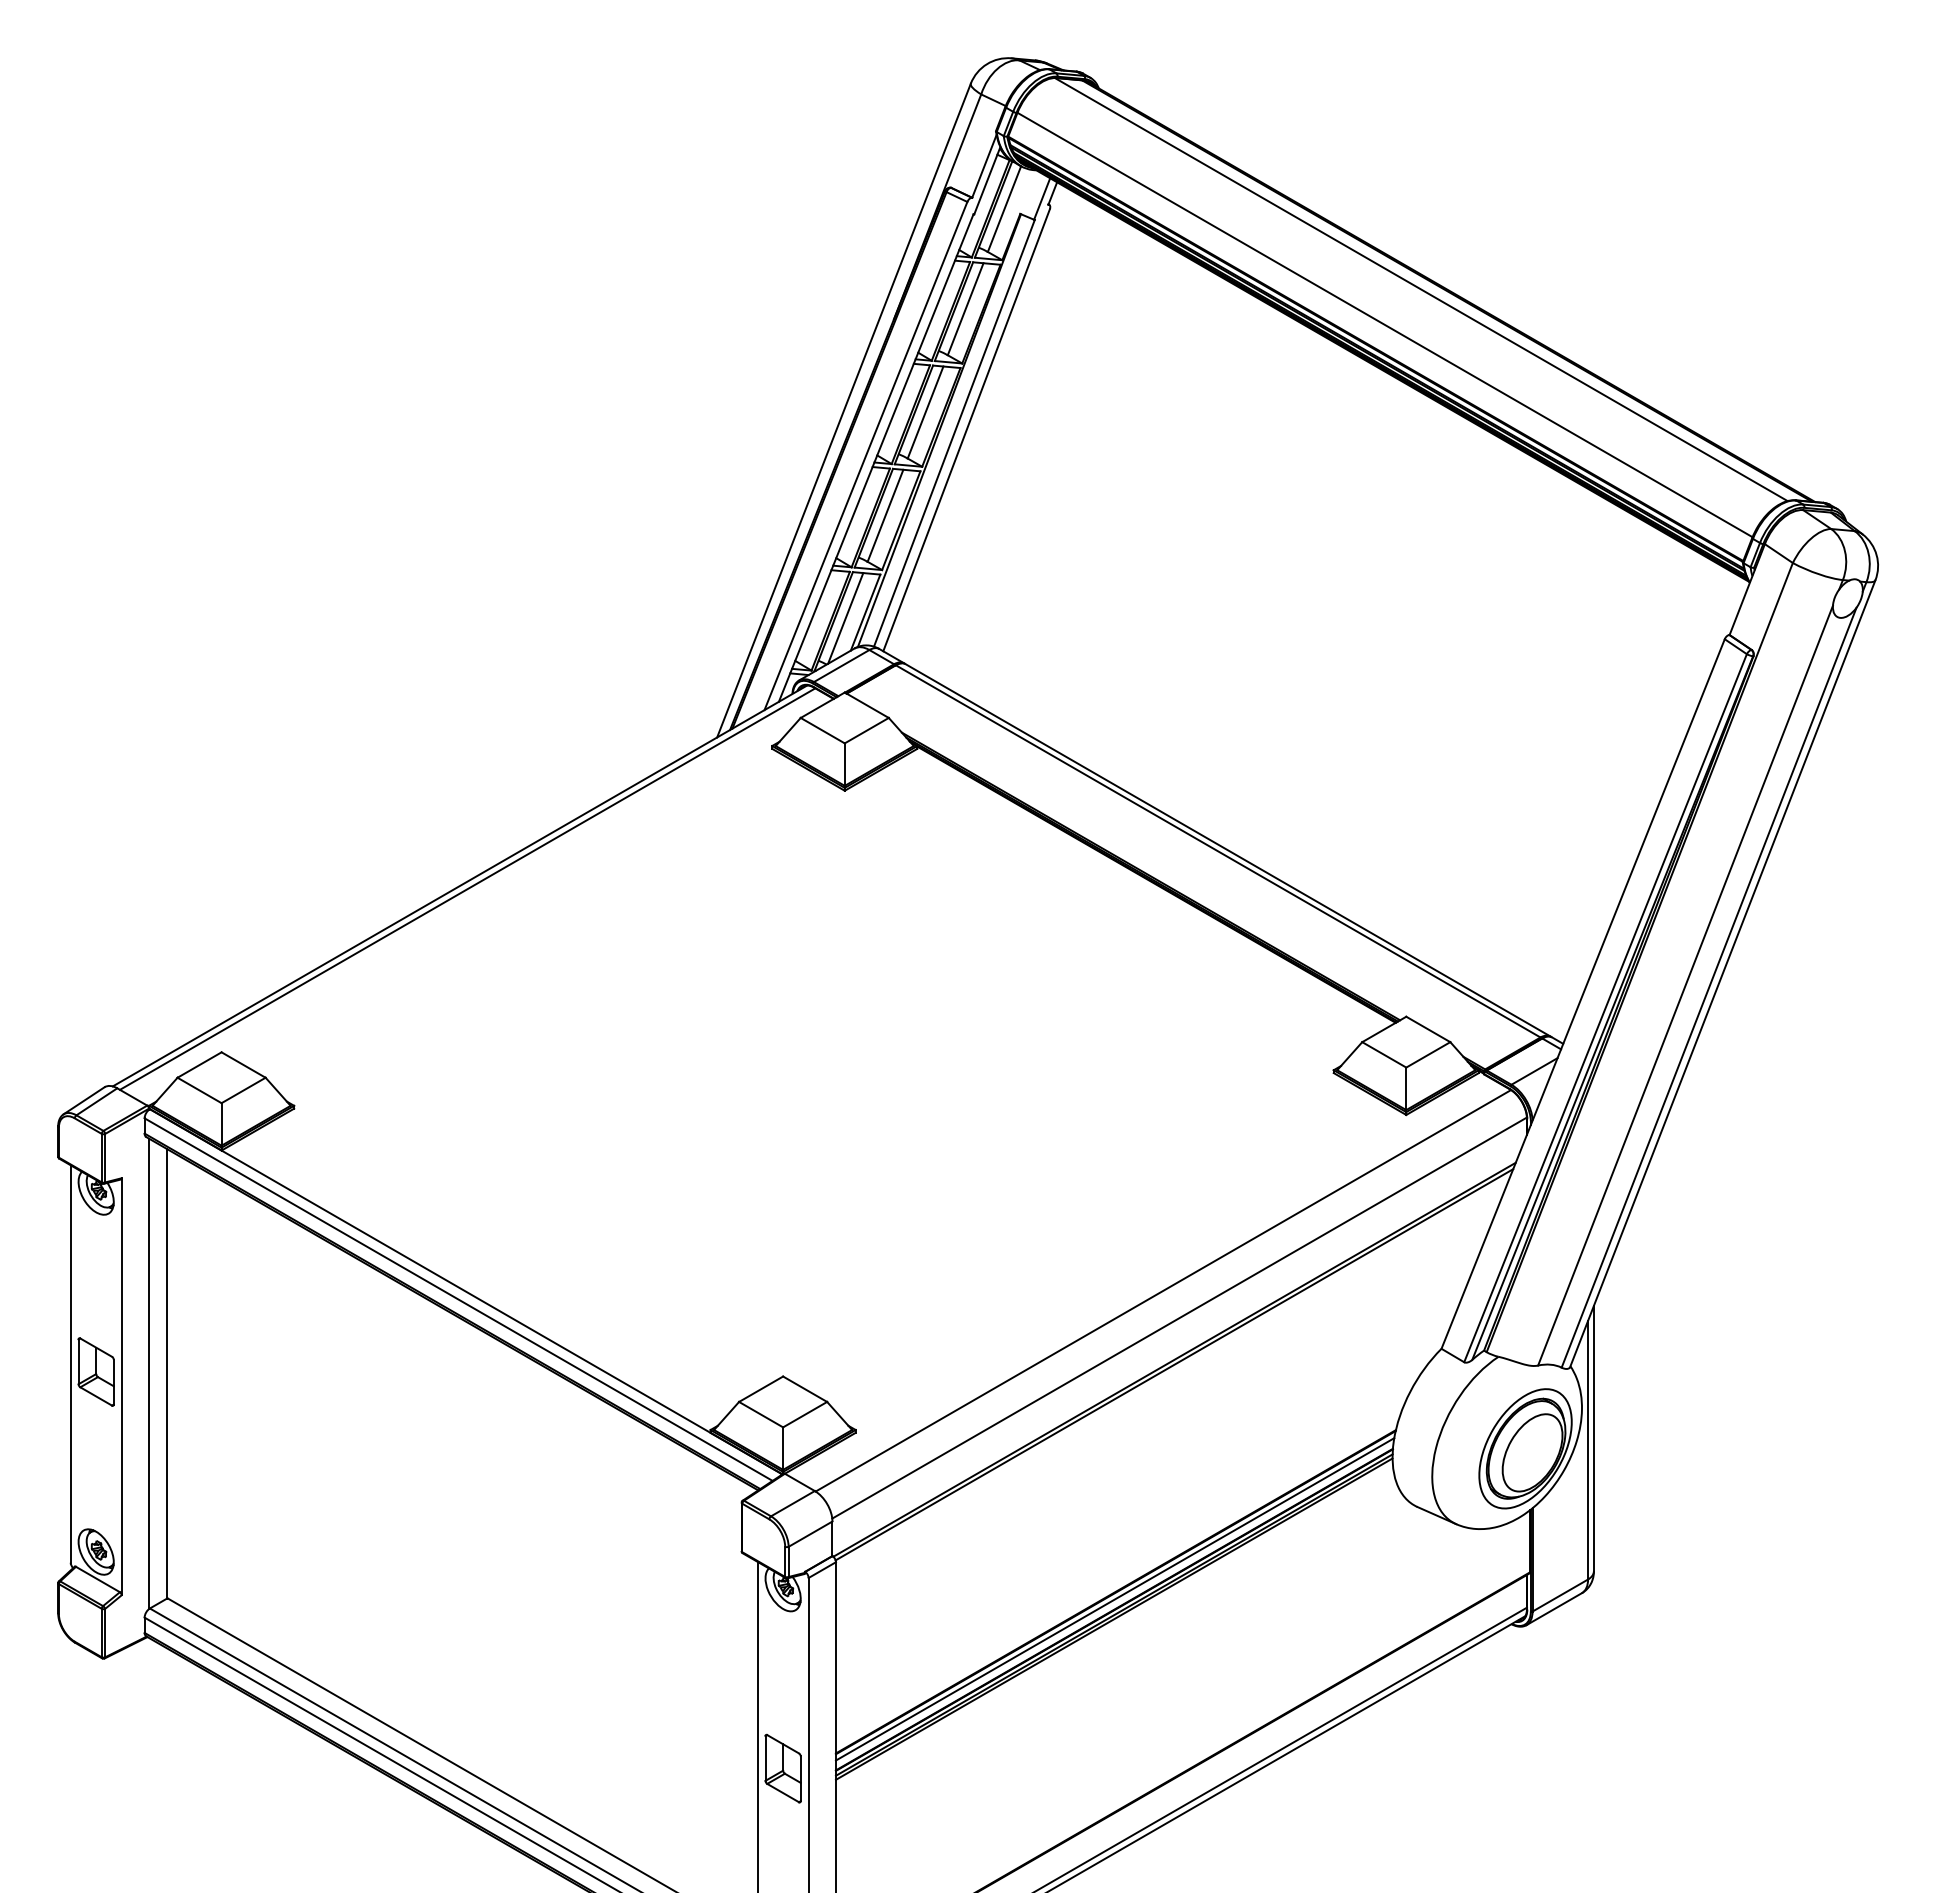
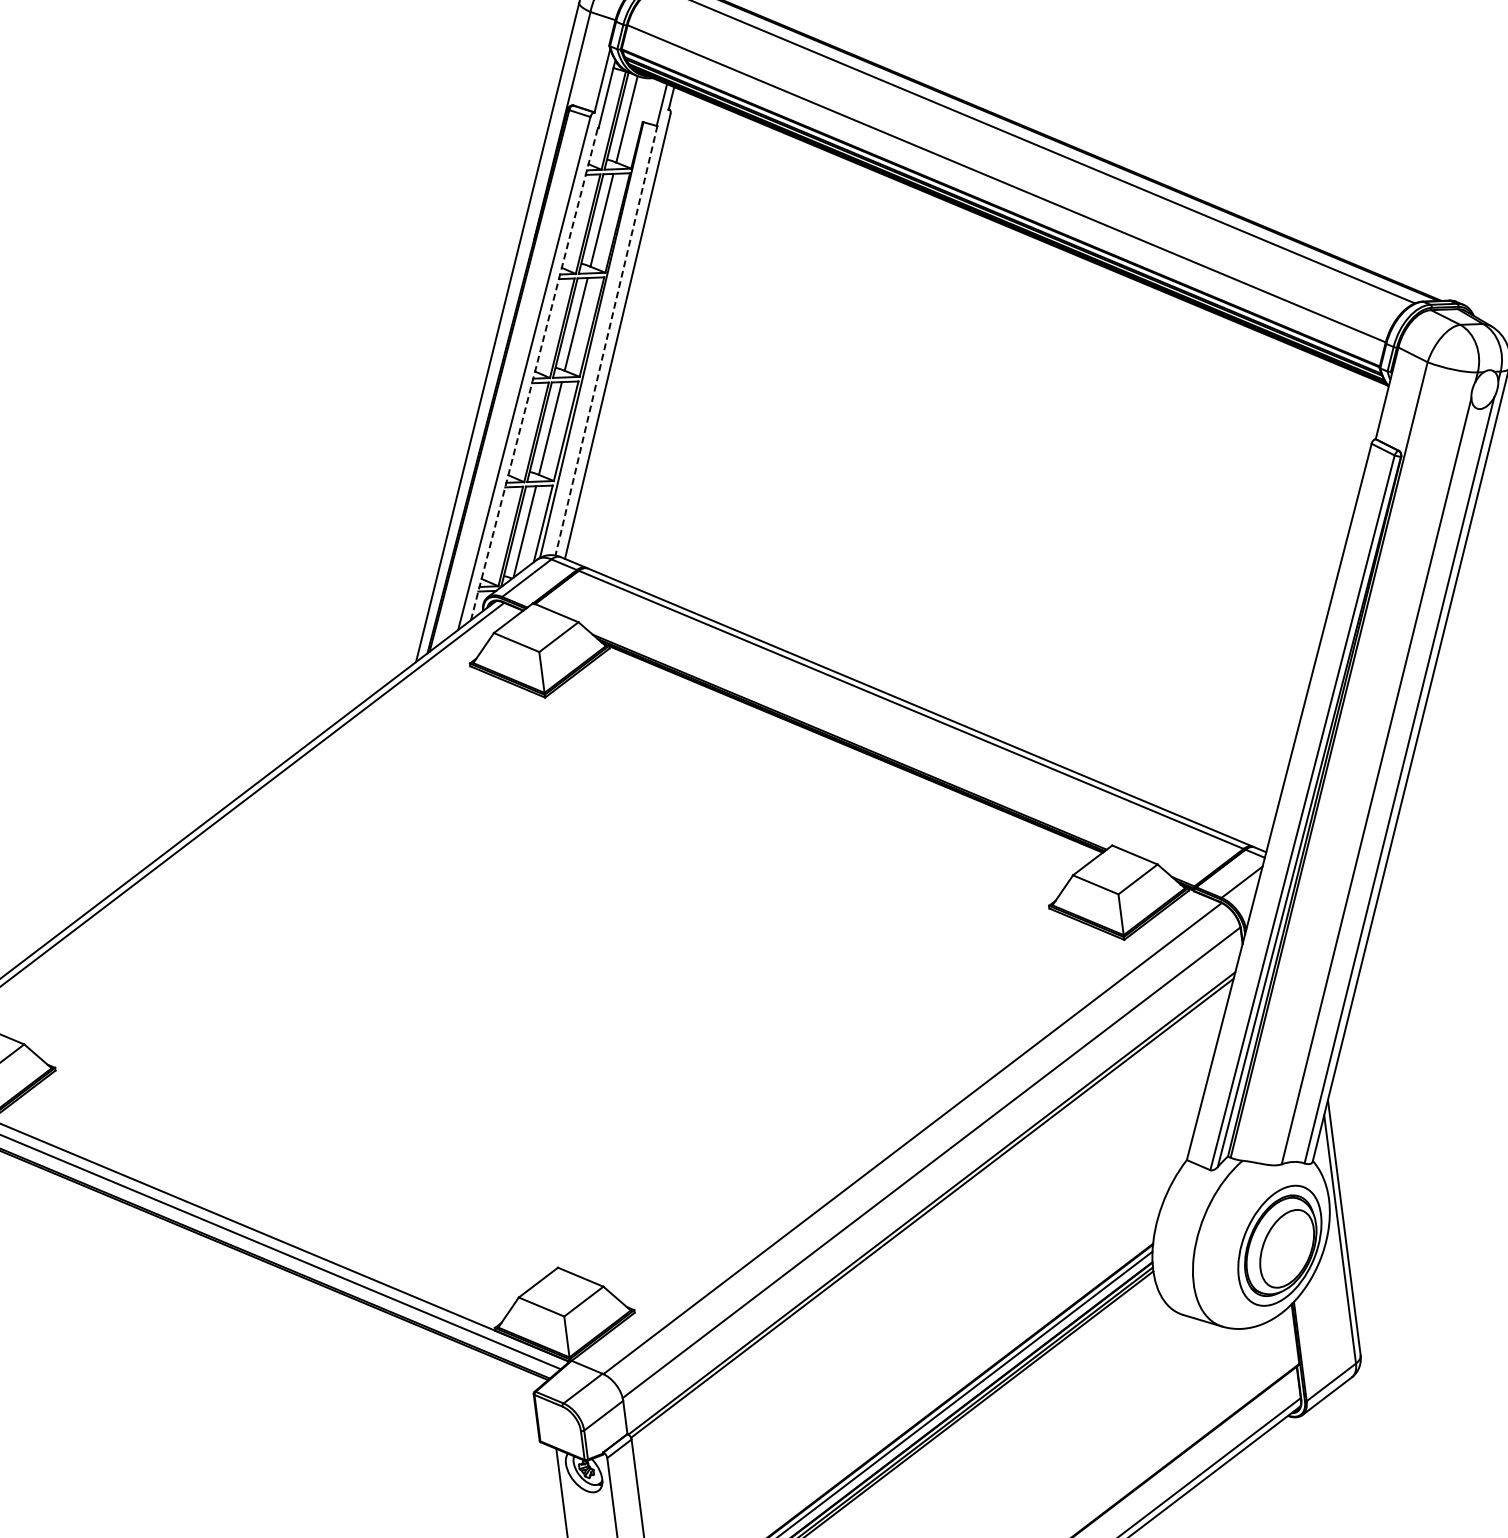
line: (954, 433) -> (606, 340), solid -> dashed
line: (876, 457) -> (534, 373), solid -> dashed

